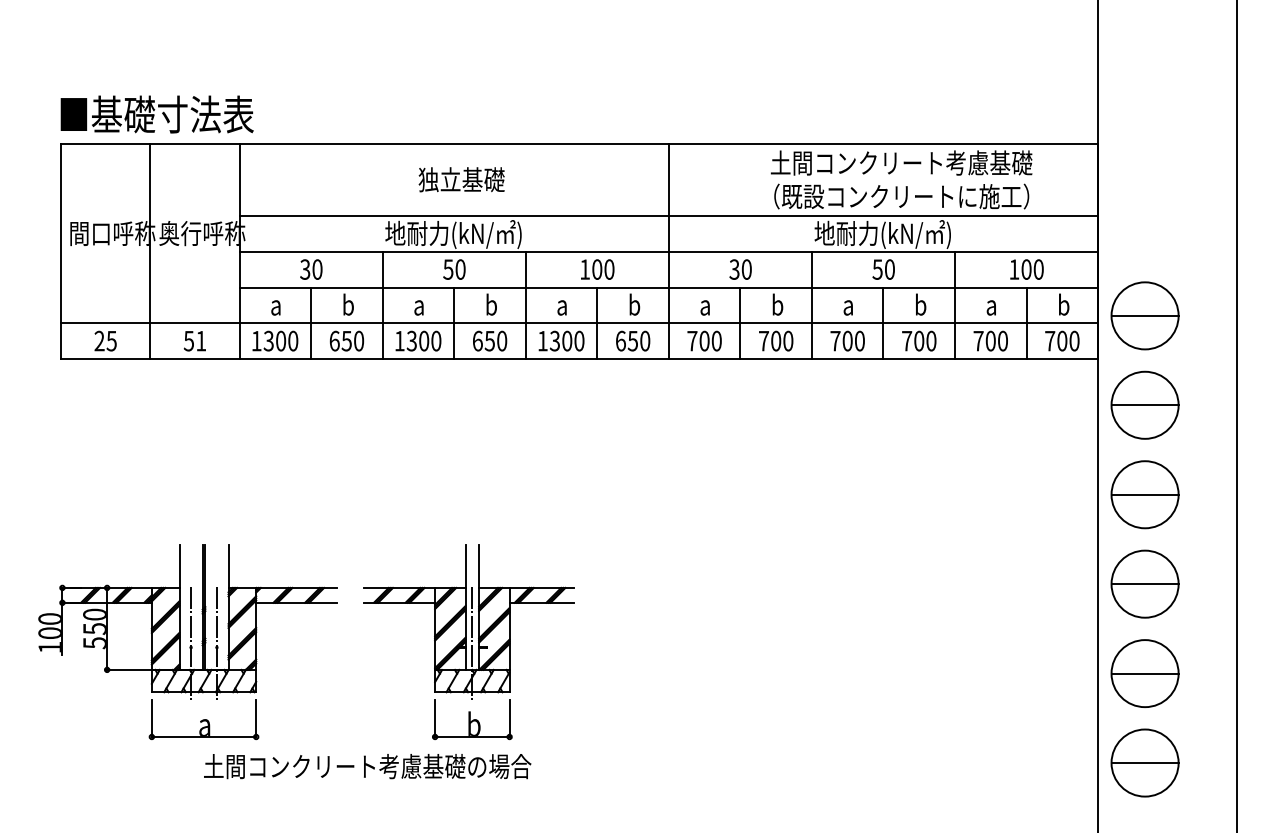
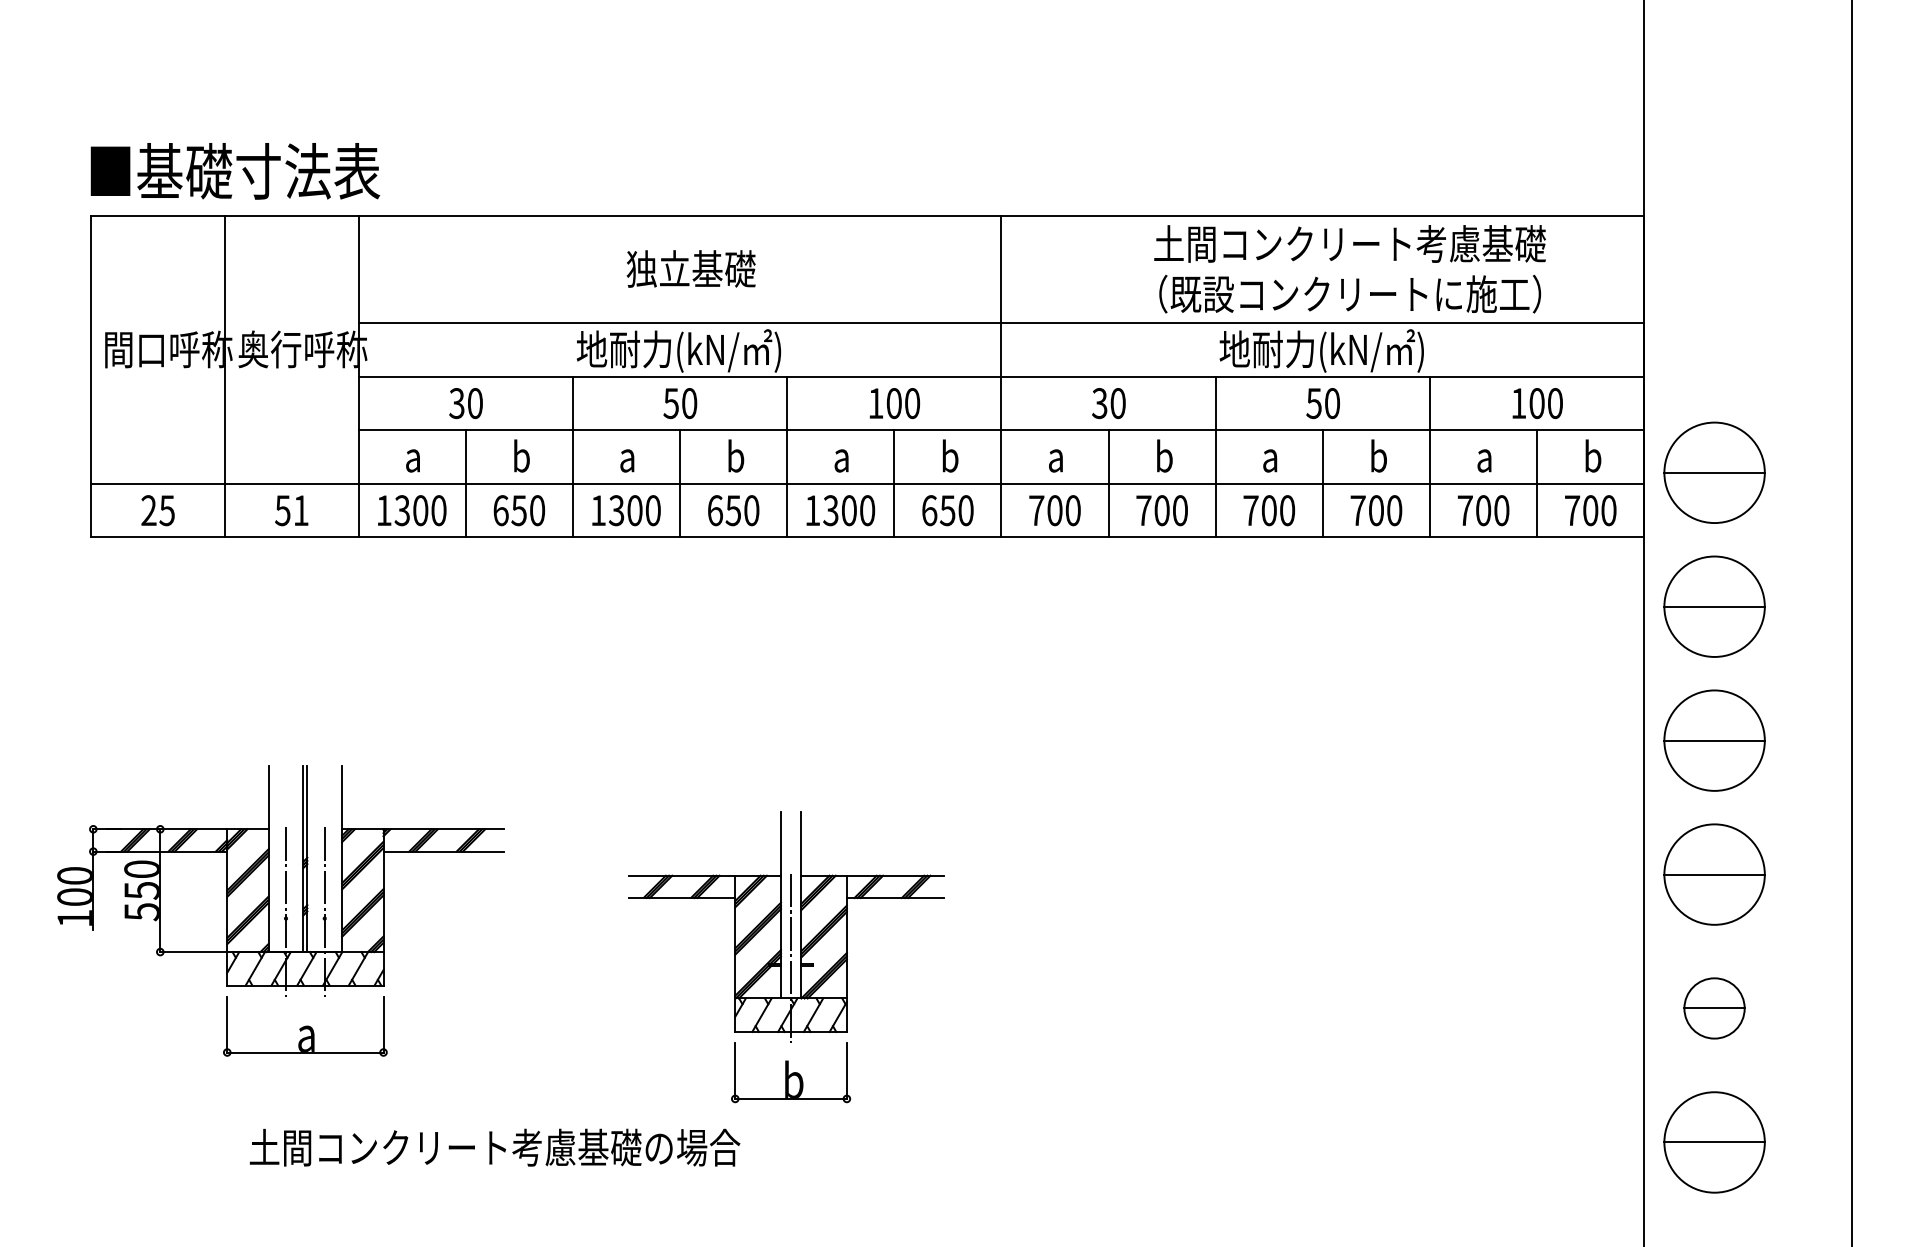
part: (187, 642) -> (280, 911), moved
part: (468, 642) -> (785, 957), moved
part: (1144, 673) -> (1713, 1008), size x0.6
text: (367, 766) -> (494, 1147), moved

